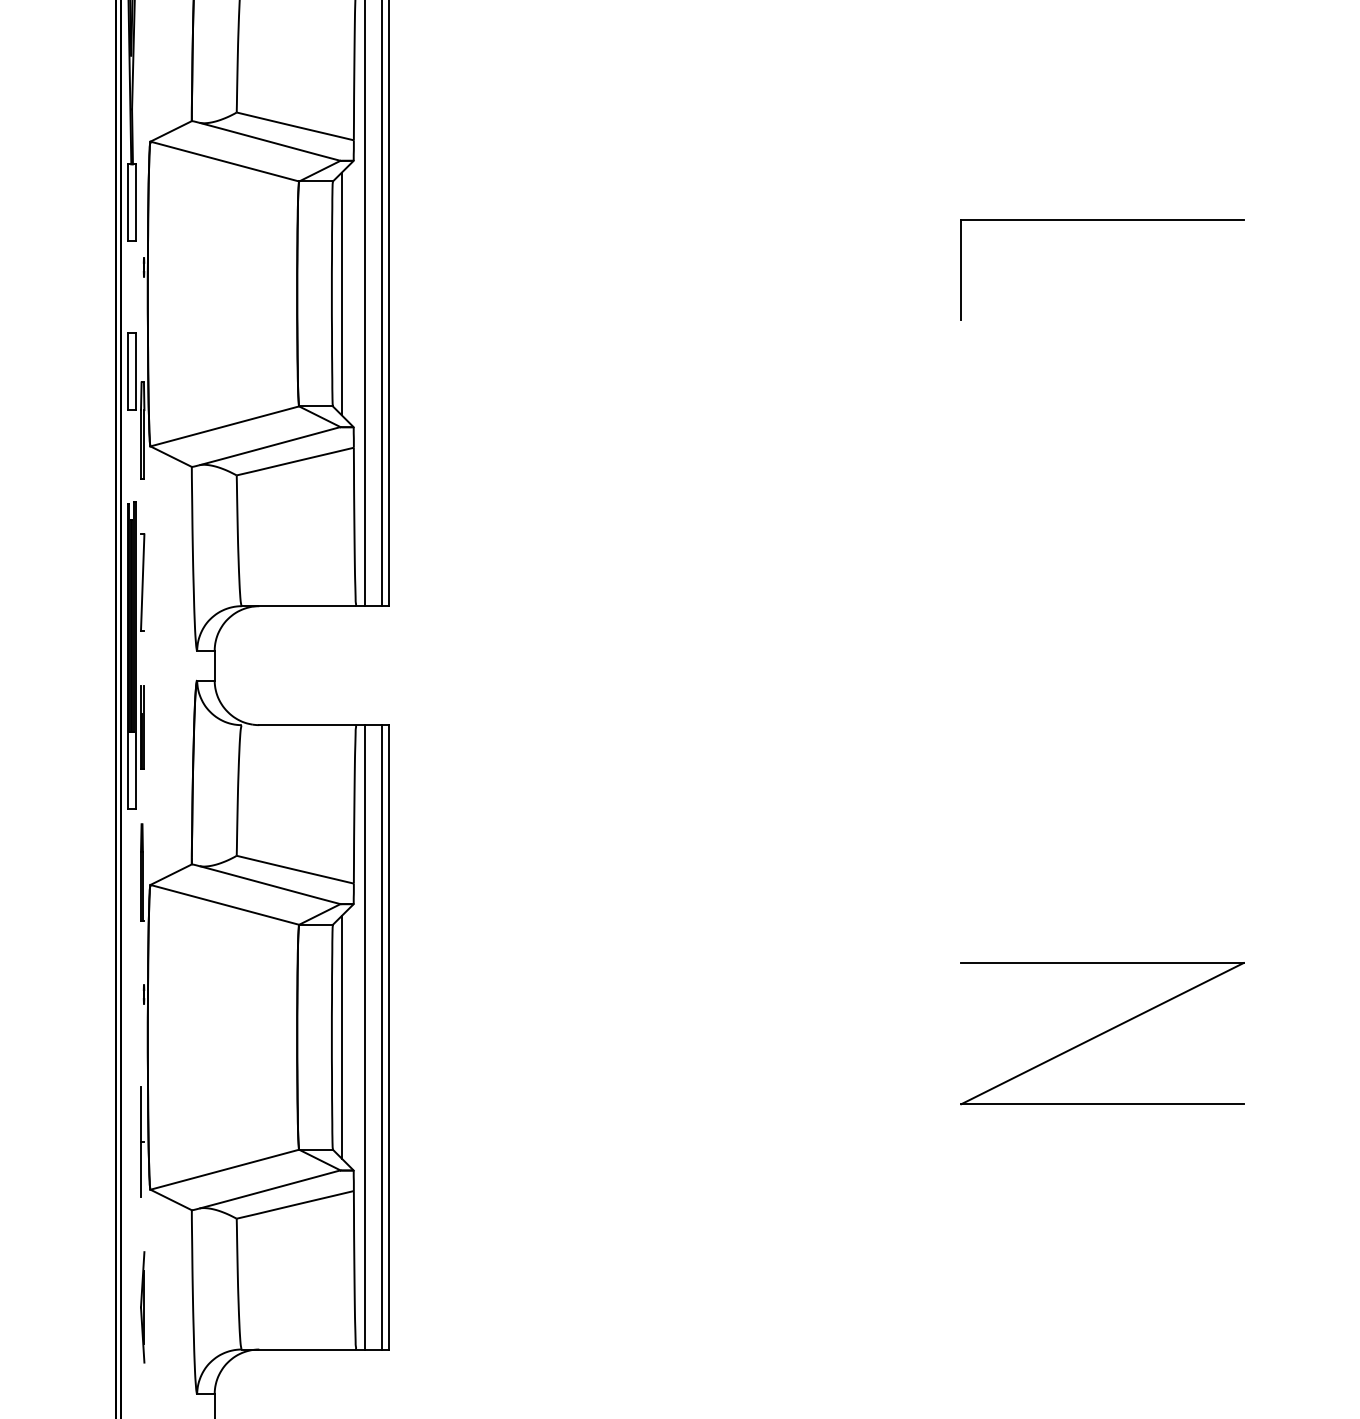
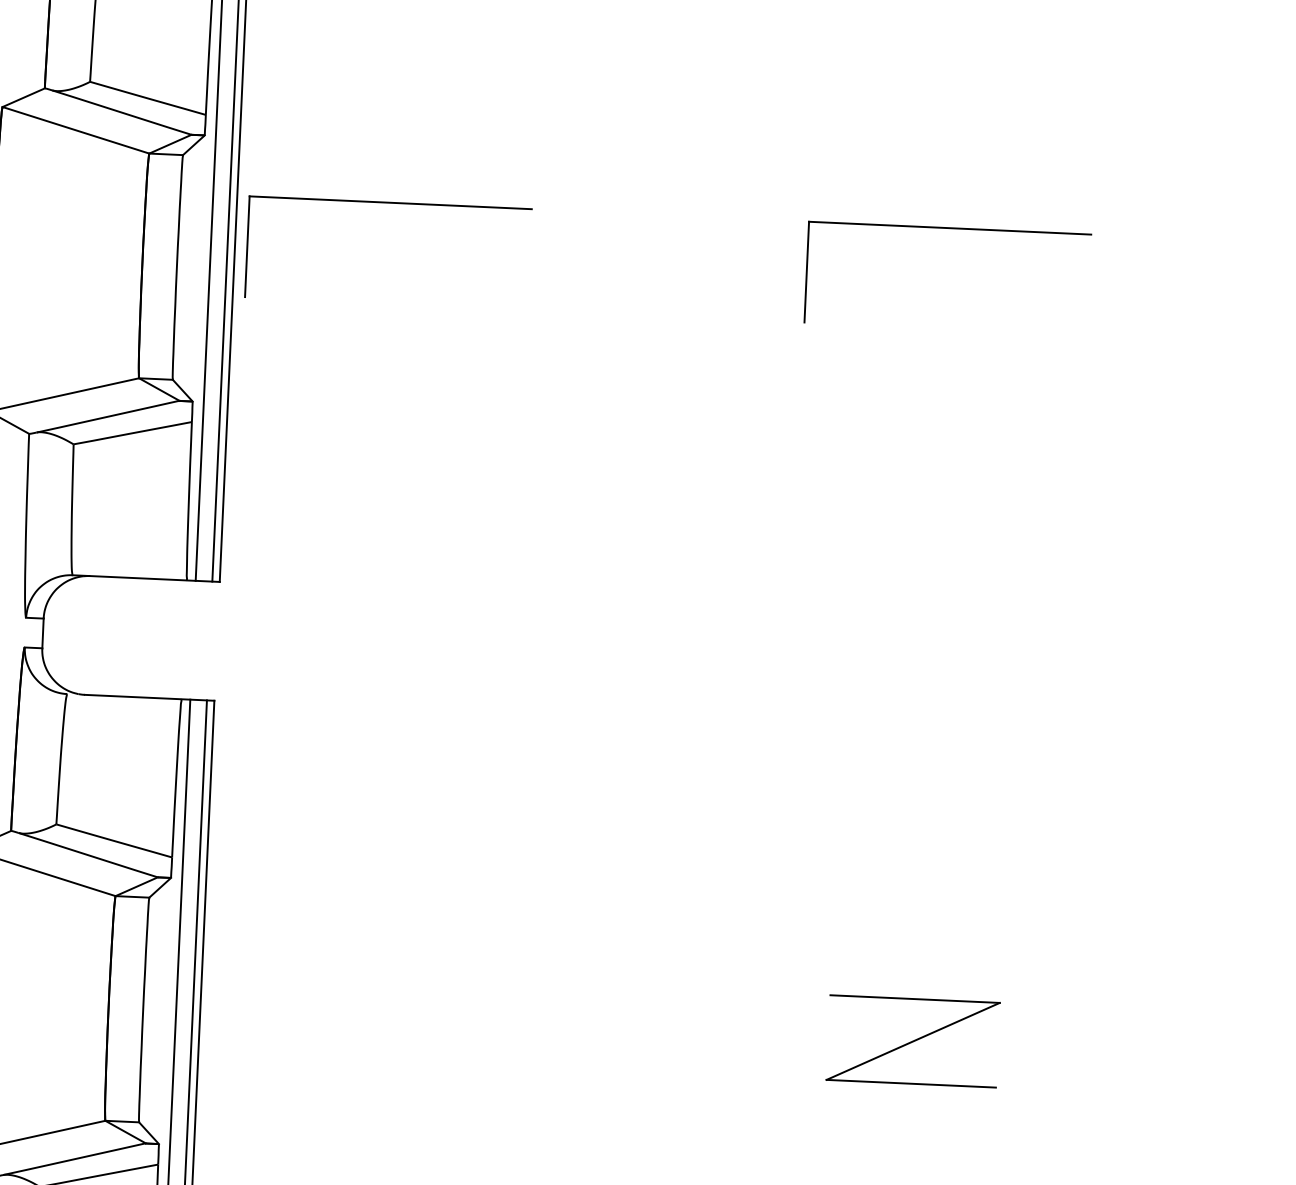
part: (542, 220) -> (390, 203), added
line: (341, 293) -> (186, 267), removed
part: (1102, 1033) -> (913, 1041), size x0.6
line: (341, 1037) -> (152, 1010), removed

